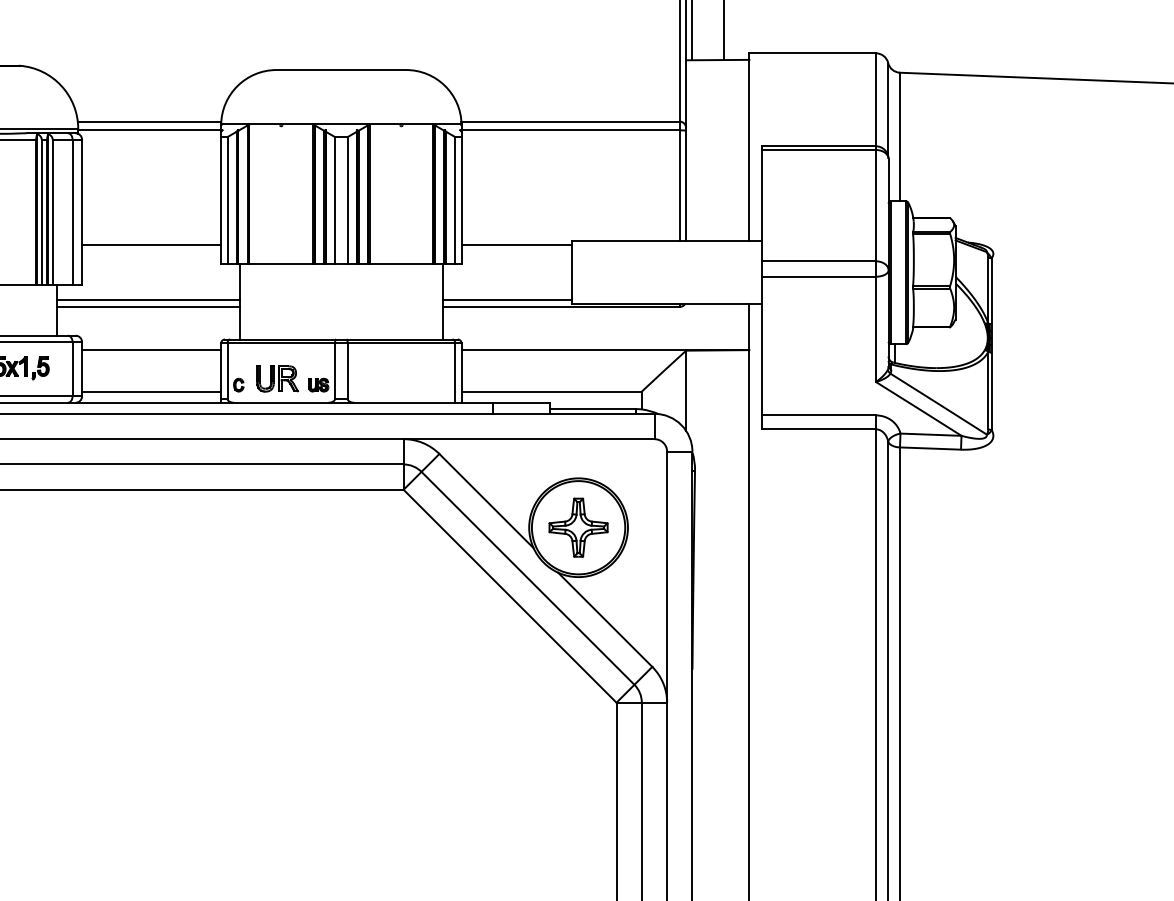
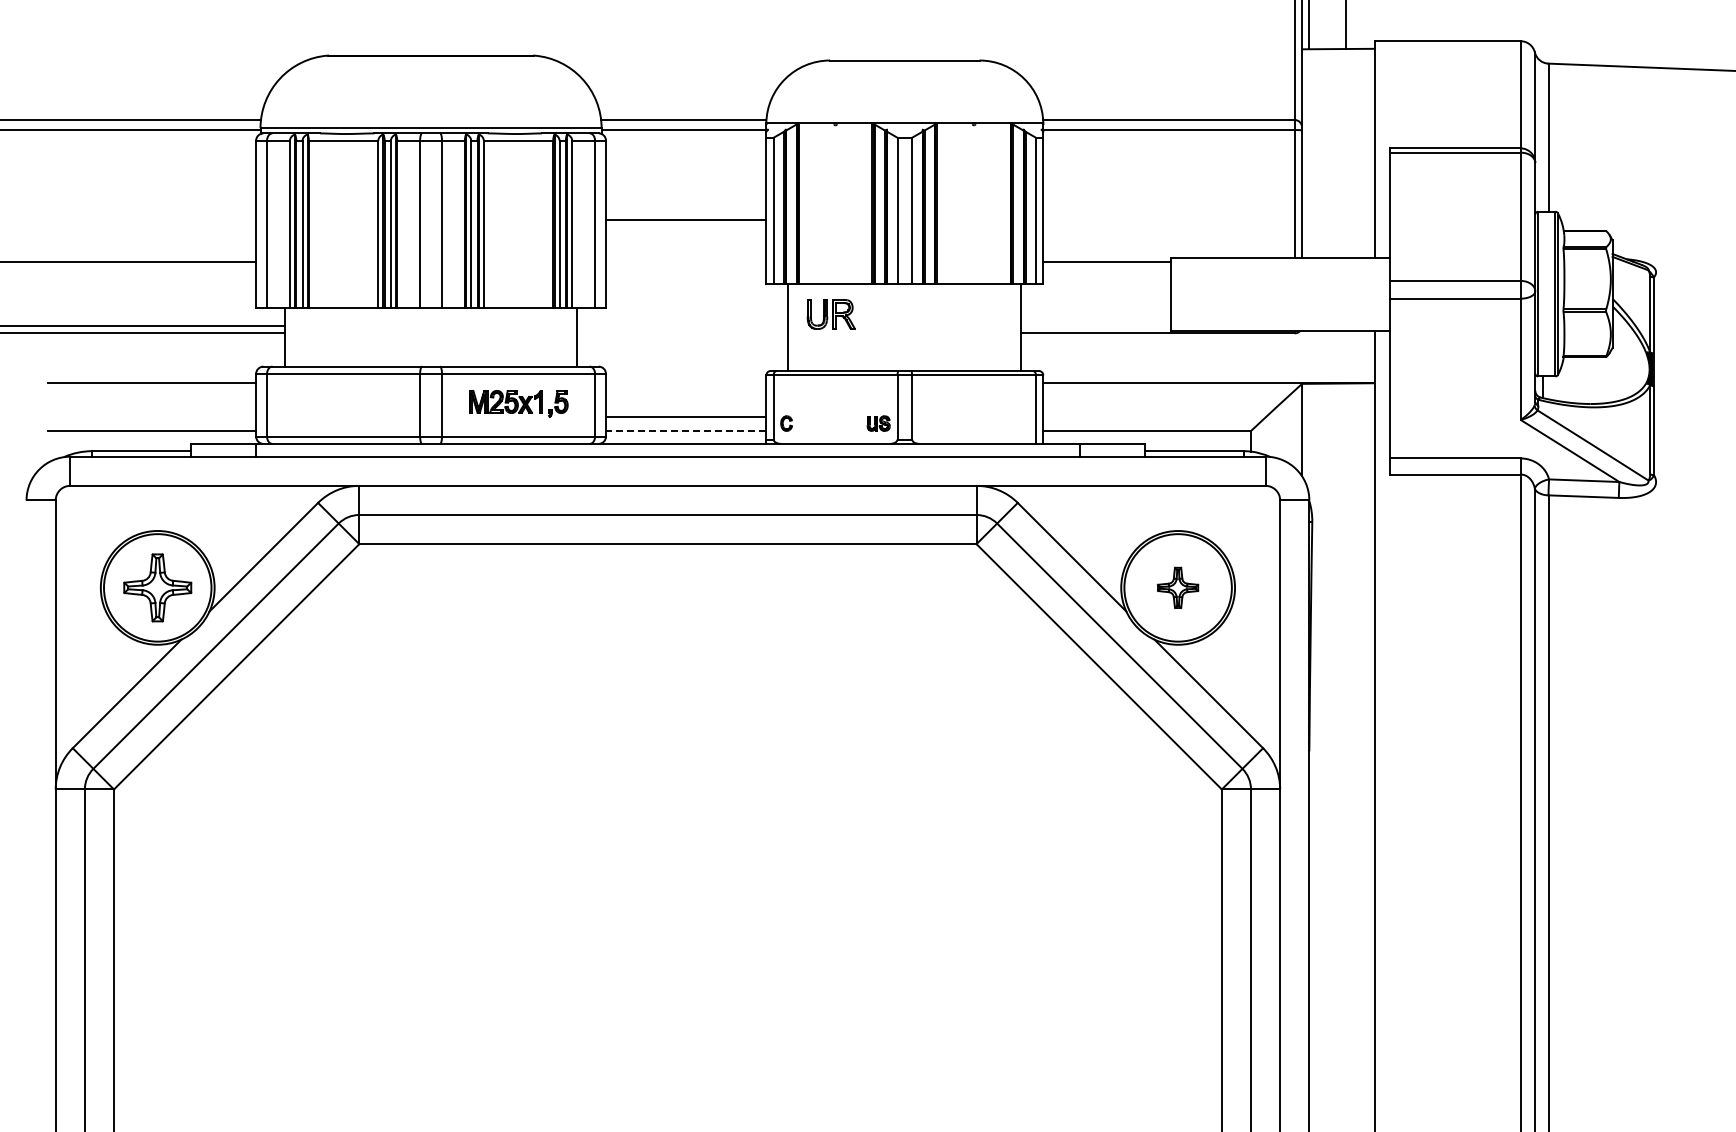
line: (151, 245) -> (685, 220), moved
line: (148, 300) -> (682, 326), removed
line: (506, 300) -> (1095, 326), removed
line: (148, 306) -> (682, 333), removed
line: (151, 349) -> (685, 416), moved
part: (276, 378) -> (830, 314), moved
line: (151, 392) -> (685, 431), solid -> dashed
part: (578, 527) -> (1177, 587), size x0.6

